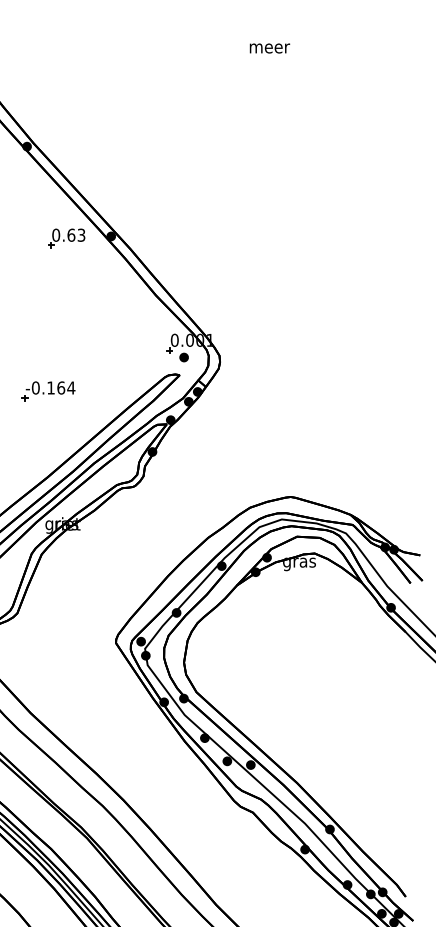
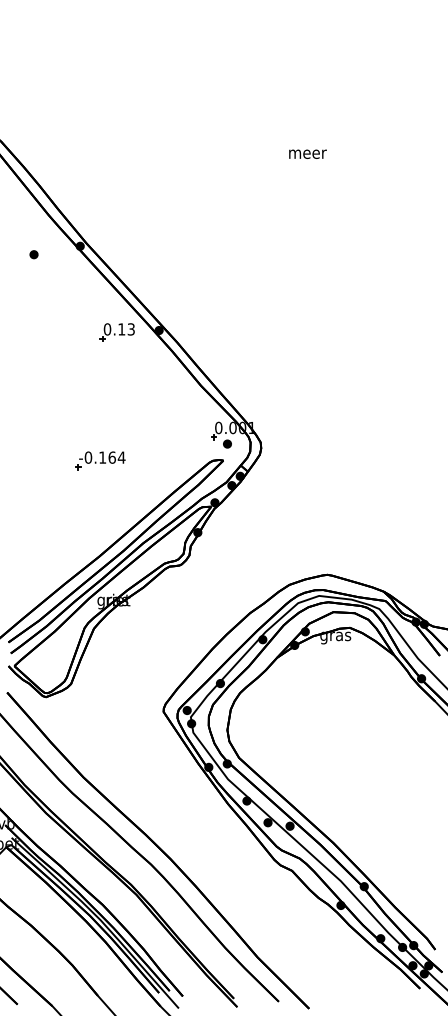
text: (71, 235) -> (121, 329), 0.63 -> 0.13
part: (48, 391) -> (100, 460), moved

